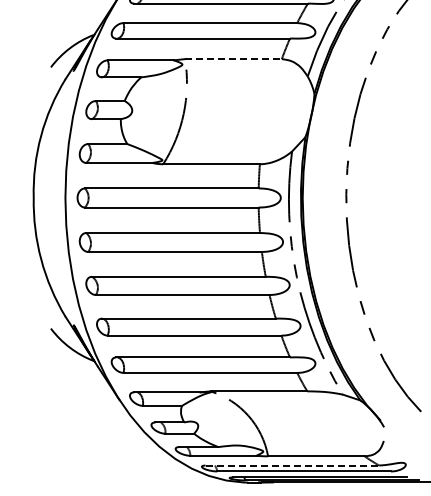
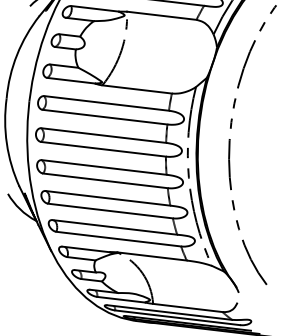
line: (234, 59) -> (162, 16), dashed -> solid
line: (292, 465) -> (169, 312), dashed -> solid

